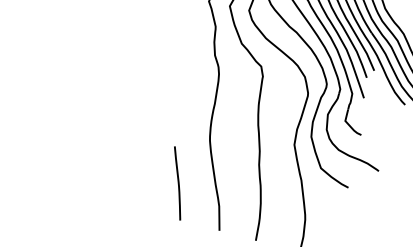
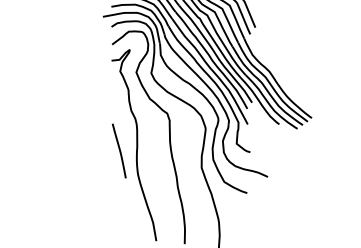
line: (176, 181) -> (118, 149), moved

